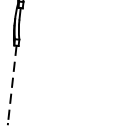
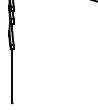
line: (12, 85) -> (12, 76), dashed -> solid

